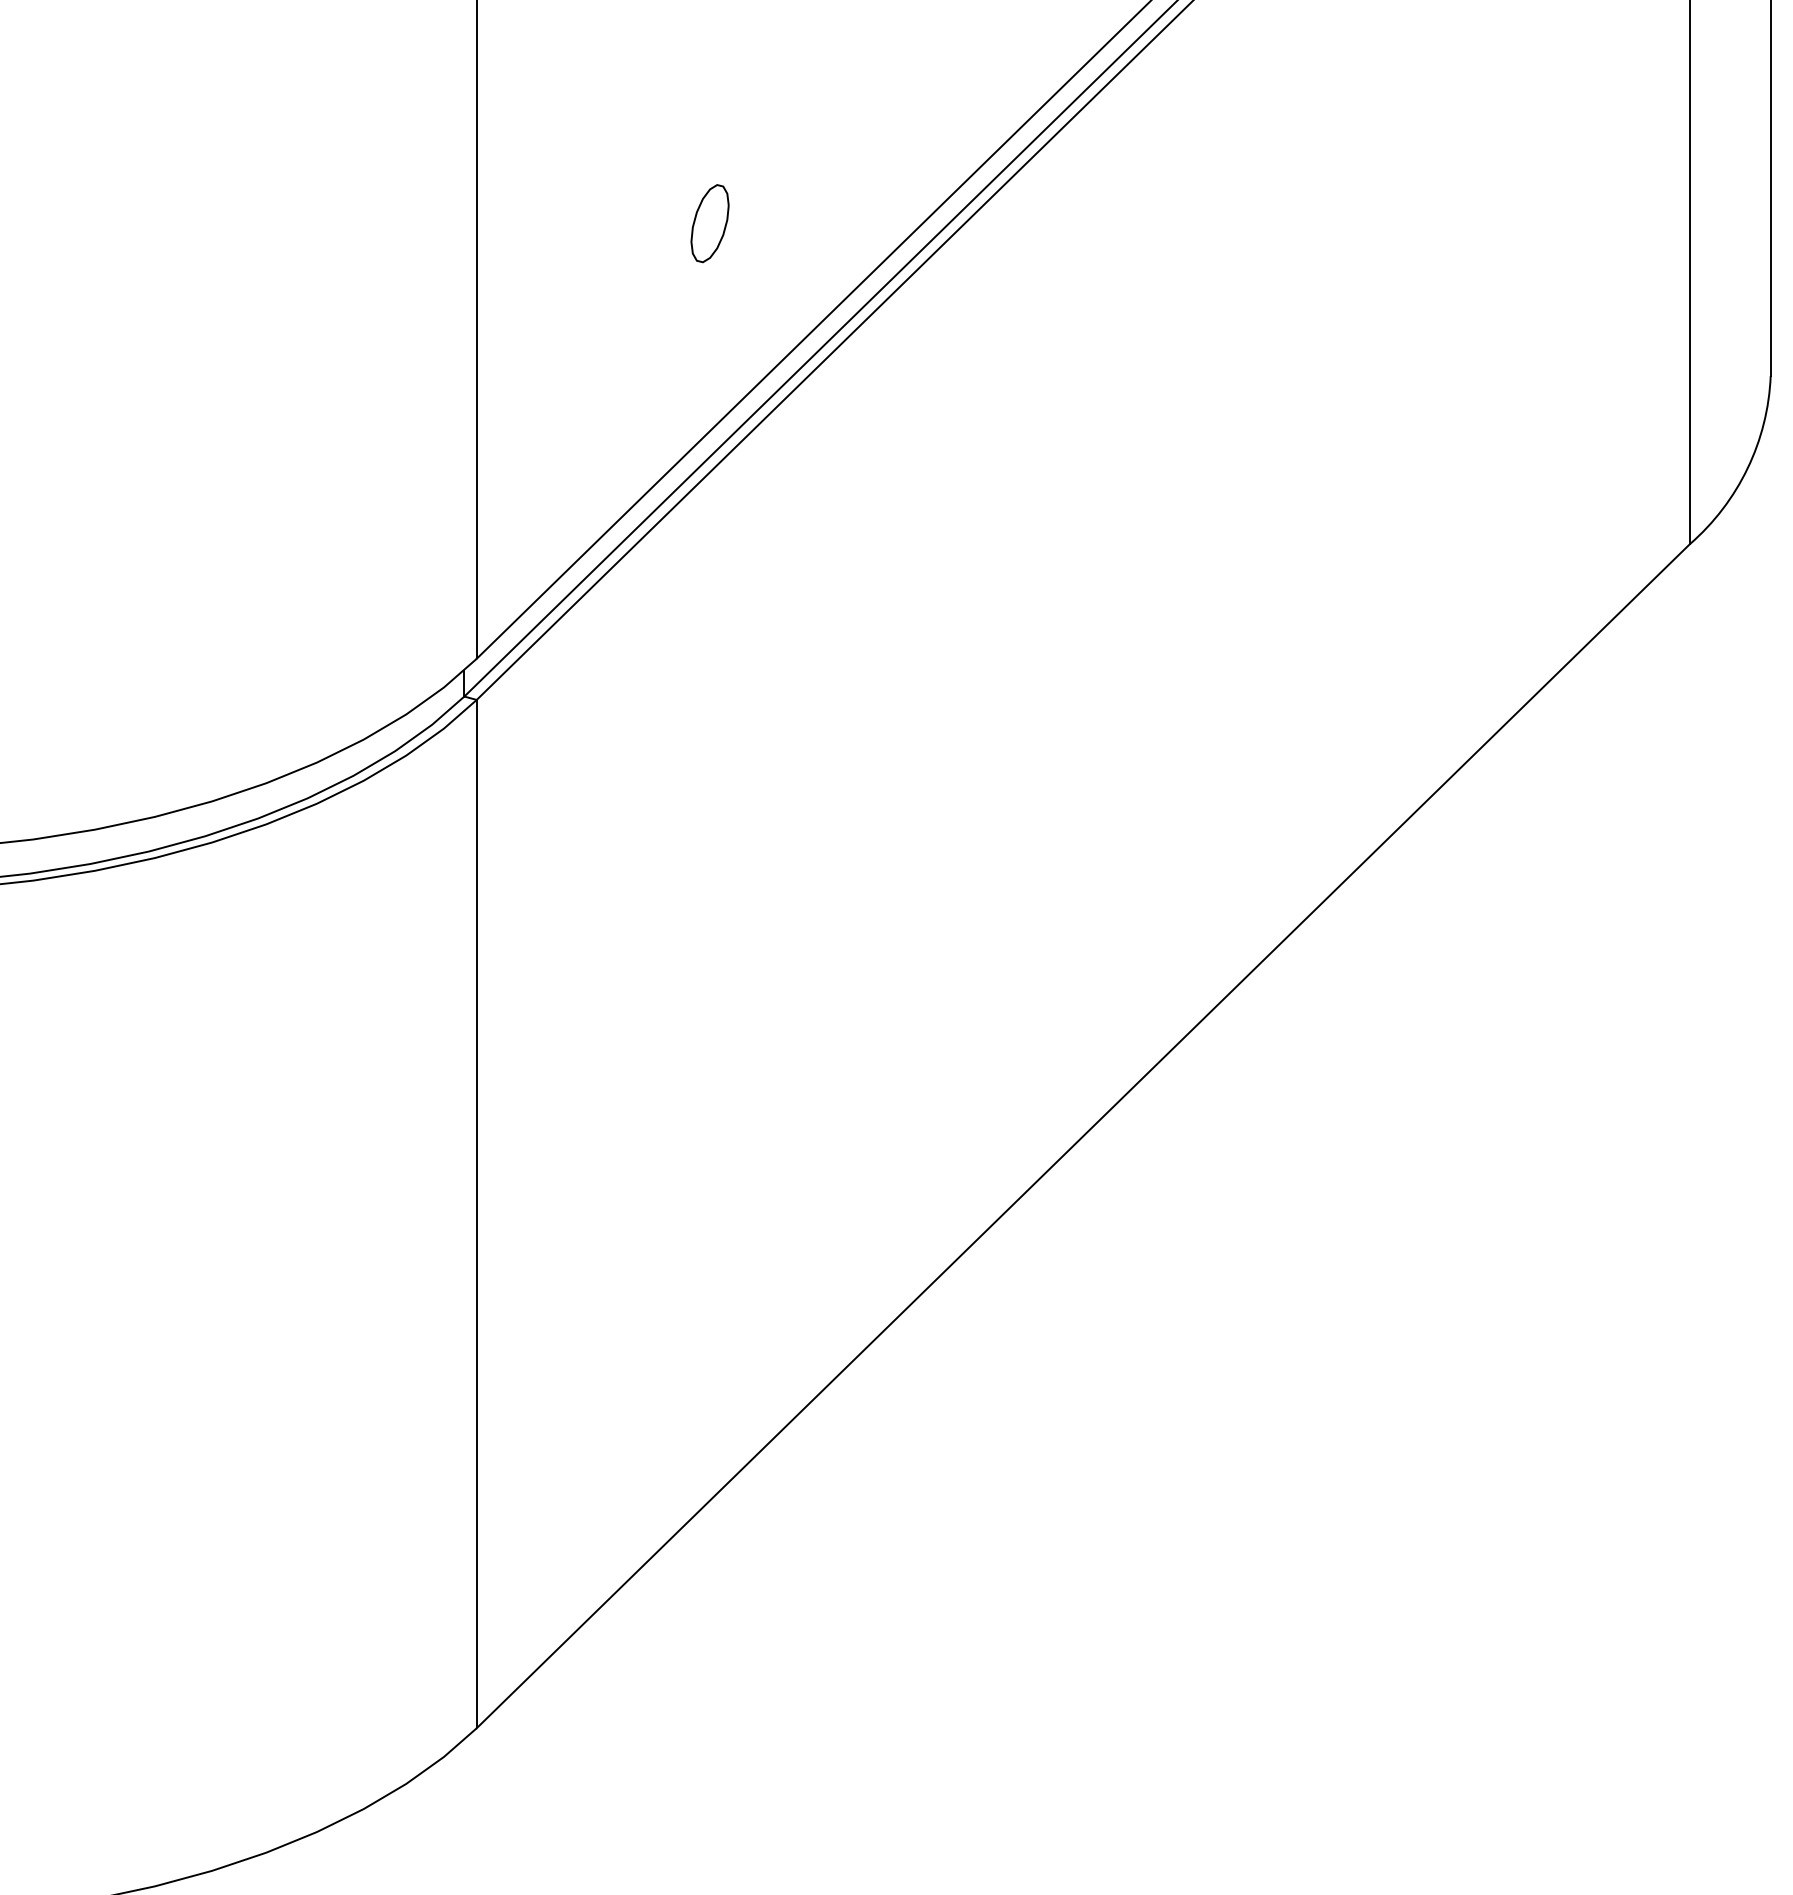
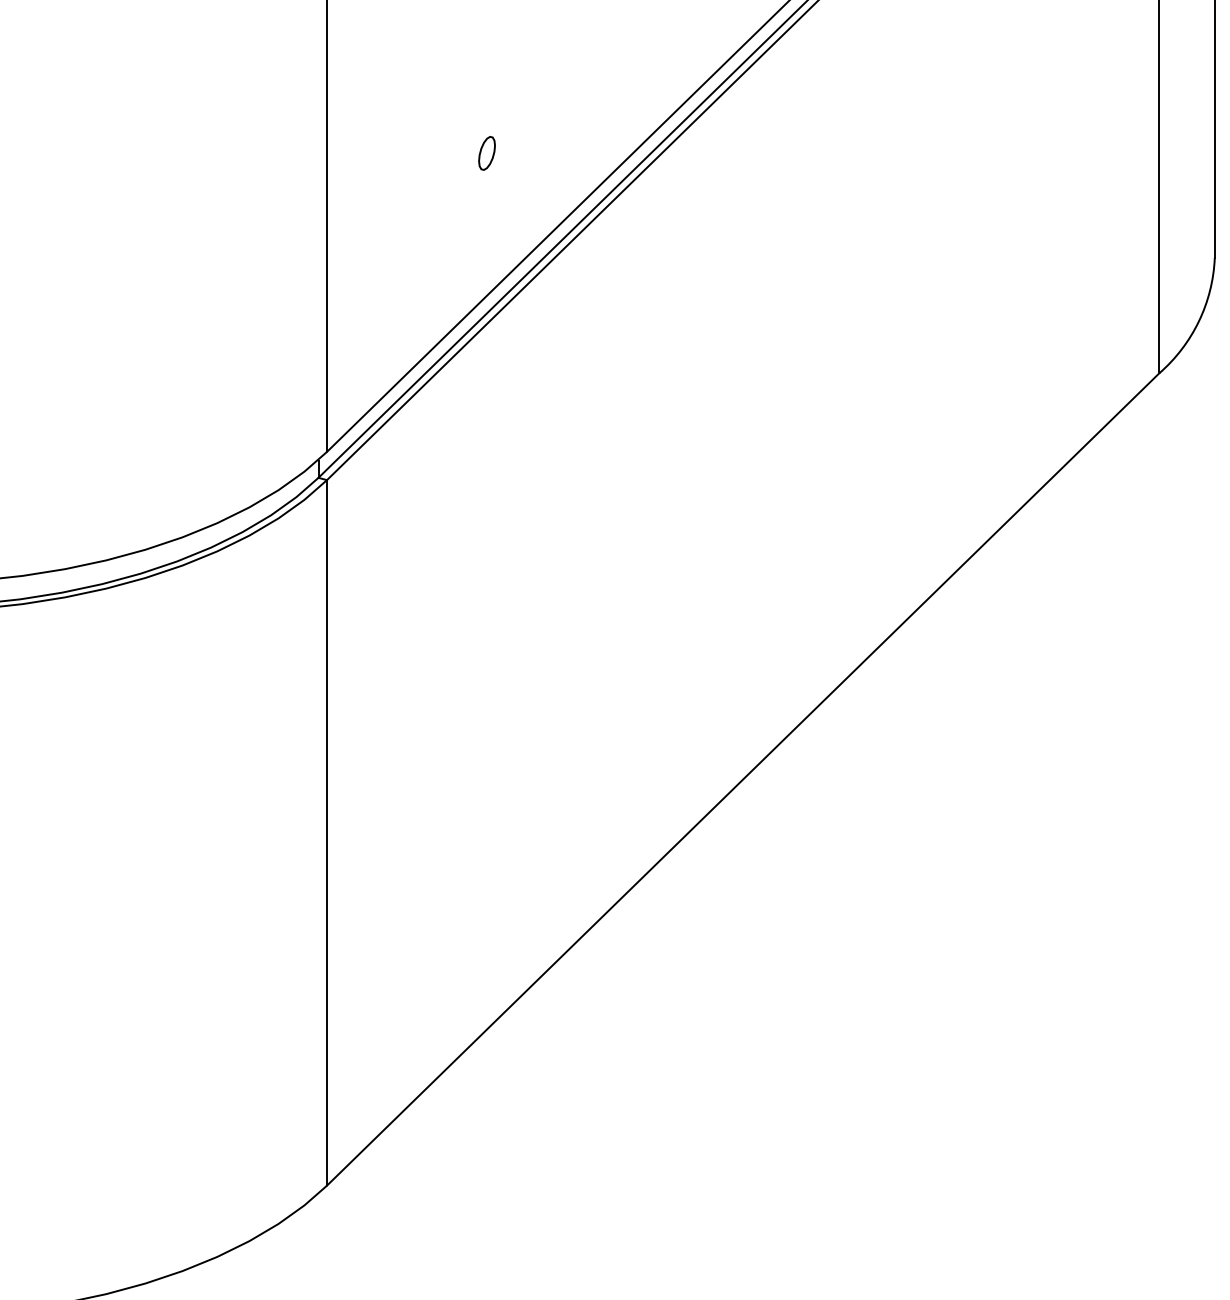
part: (709, 223) -> (486, 153), size x0.62

